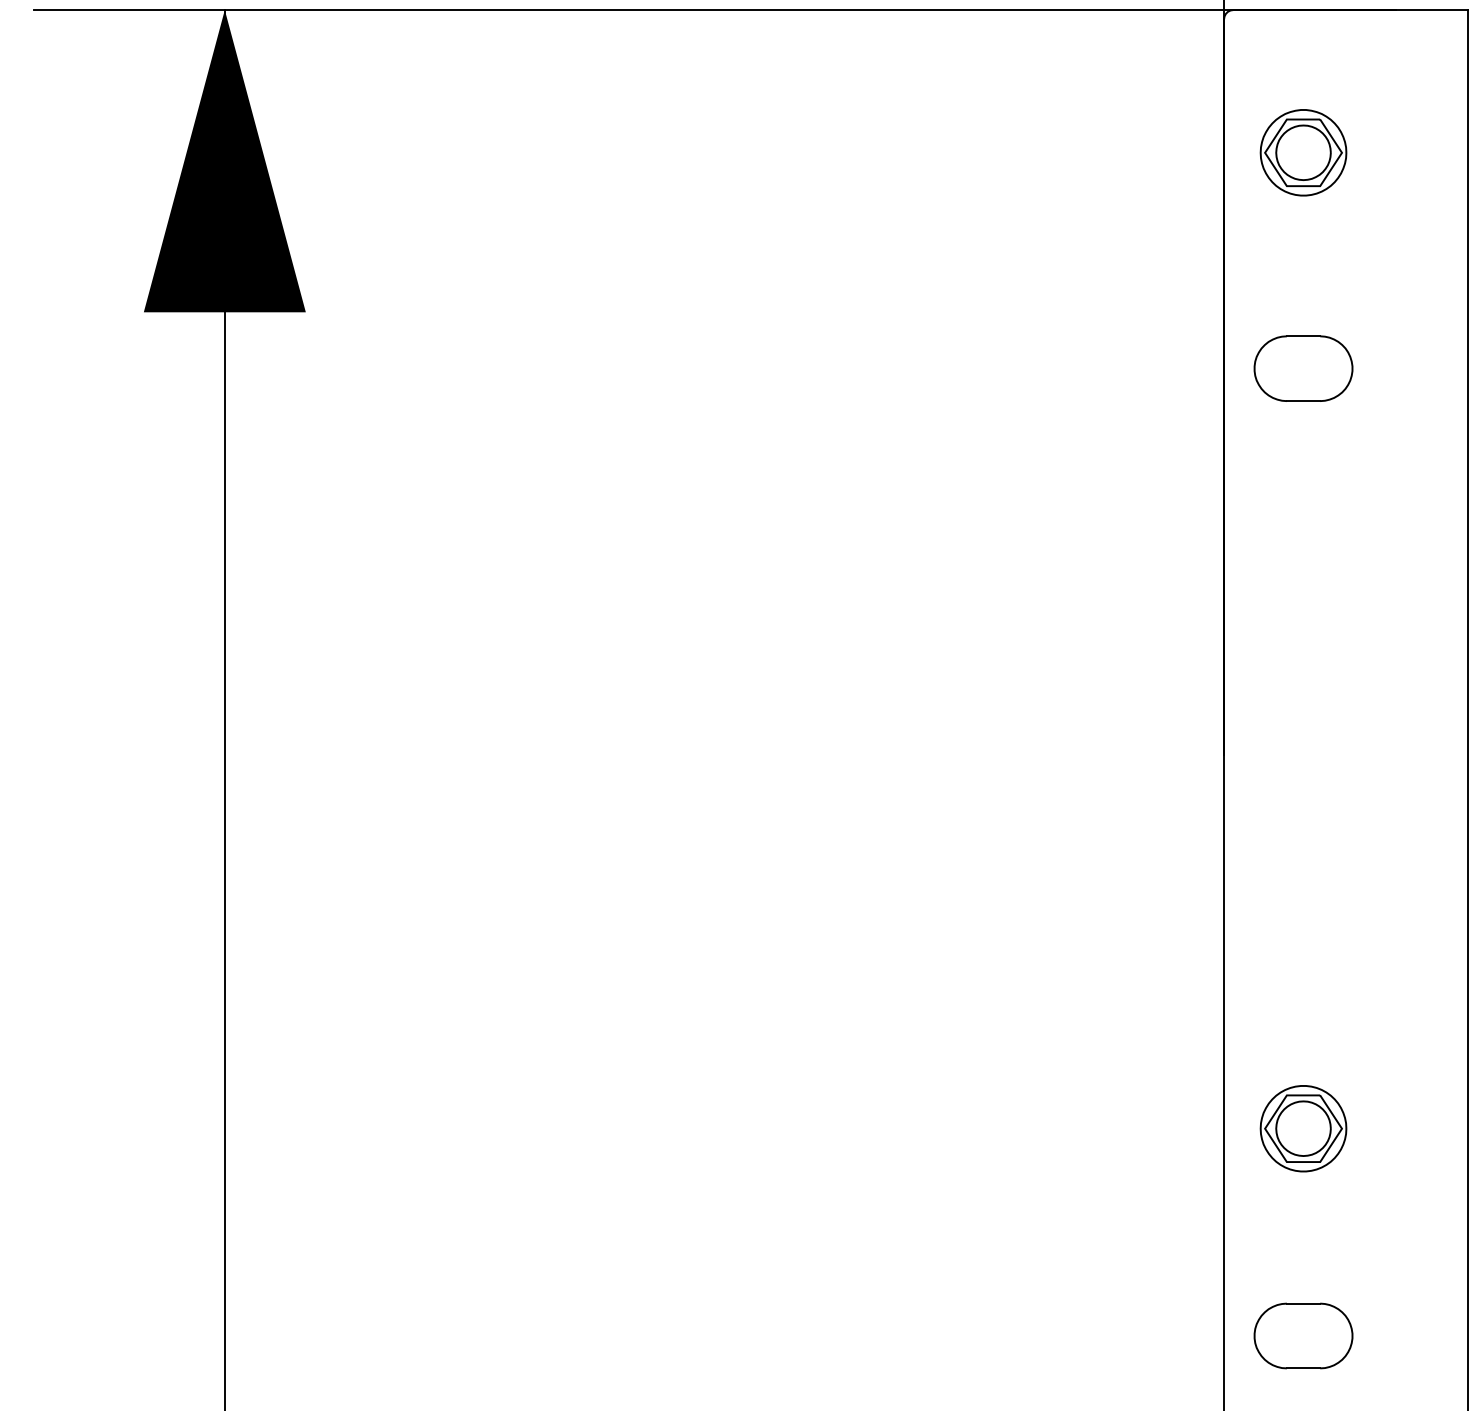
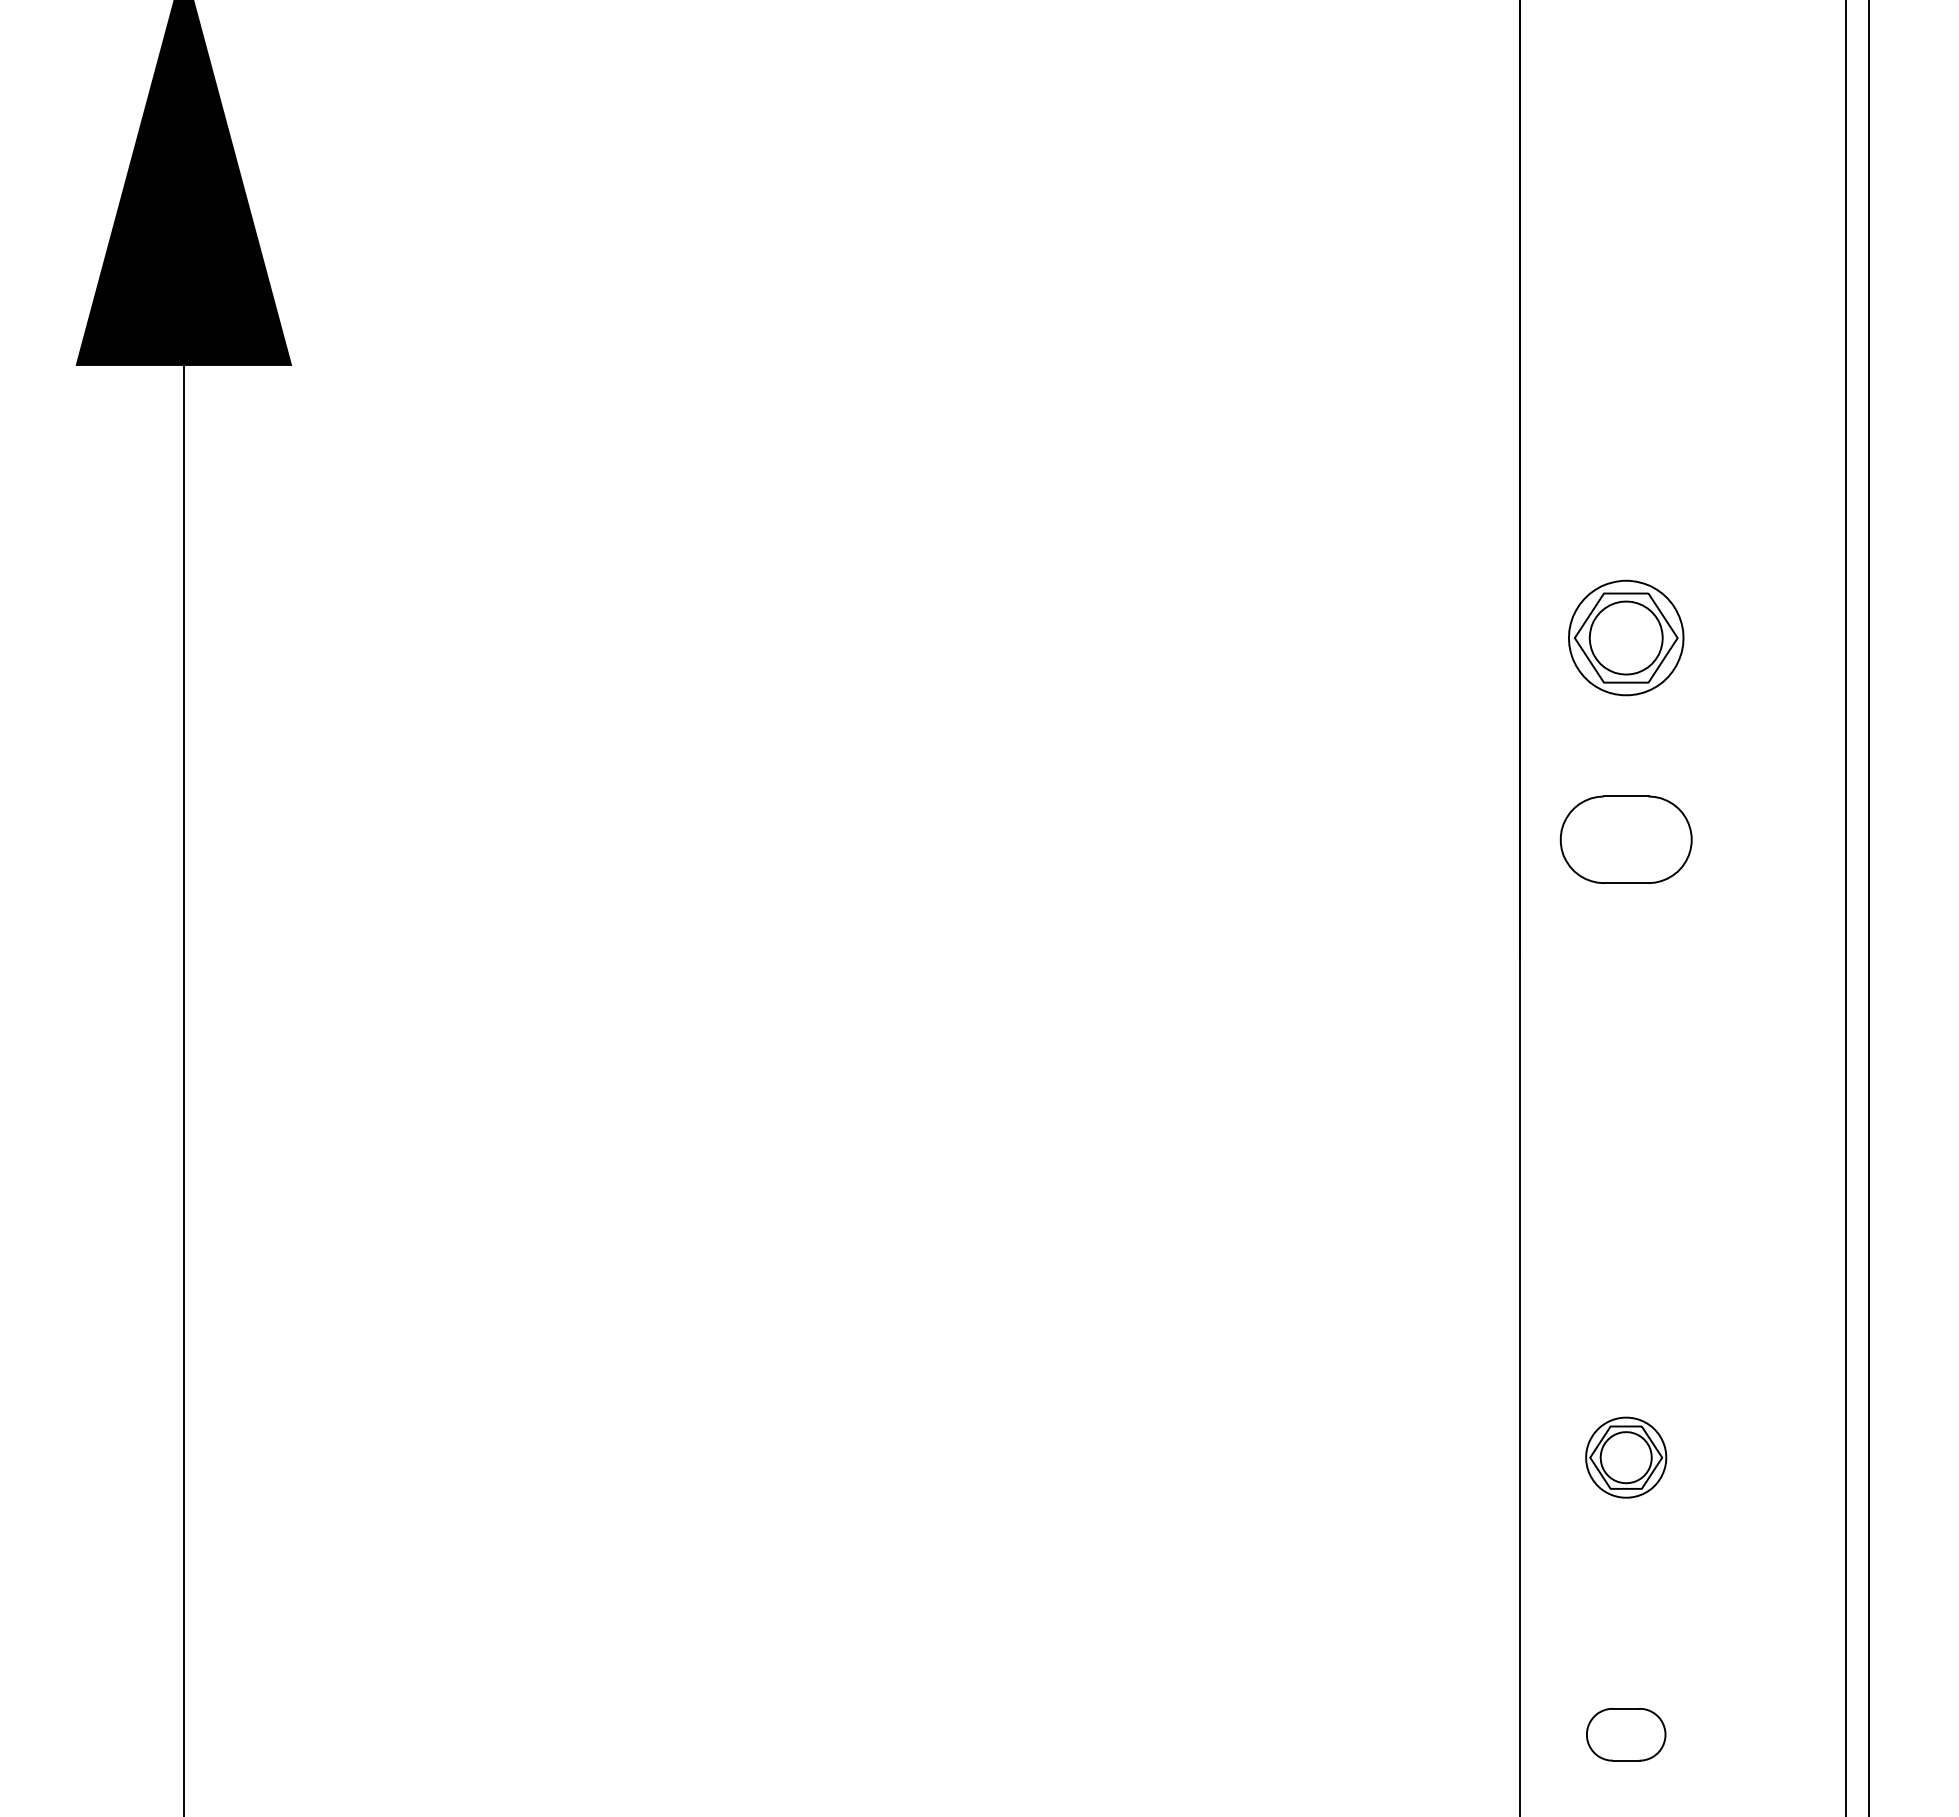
part: (1303, 152) -> (1626, 637), moved
part: (1303, 368) -> (1626, 839), moved
part: (1303, 1128) -> (1626, 1457), size x0.7
part: (1303, 1335) -> (1626, 1734), size x0.6

